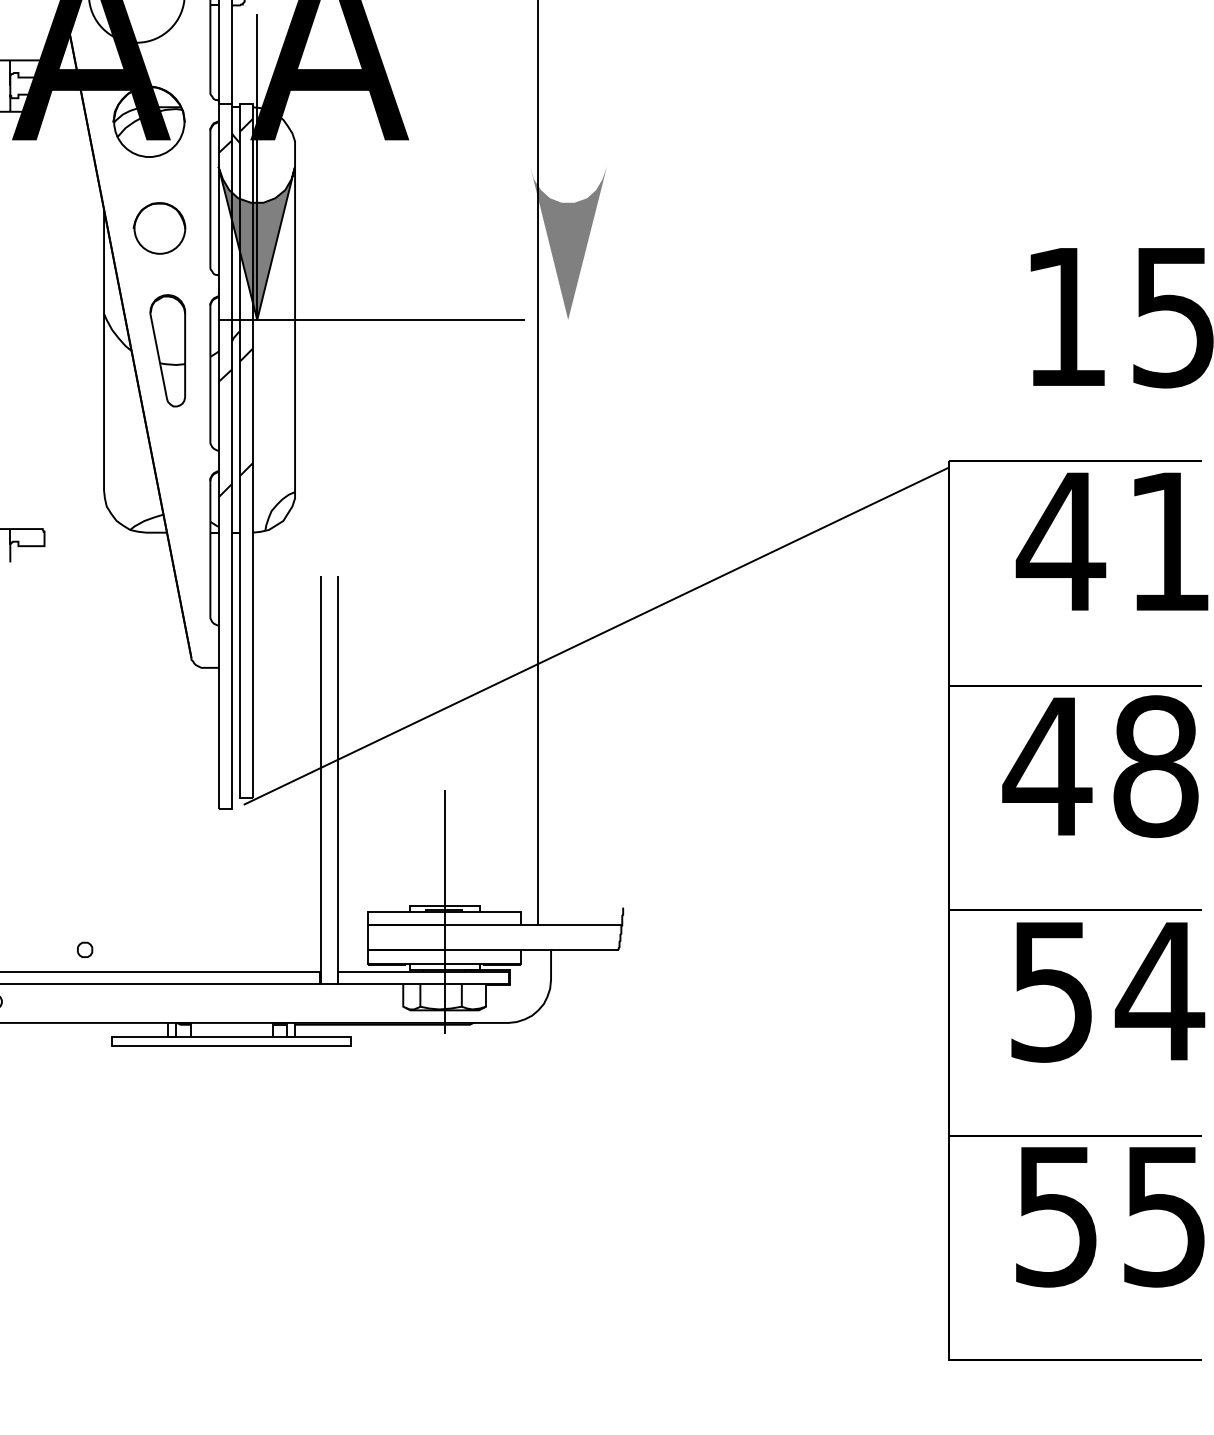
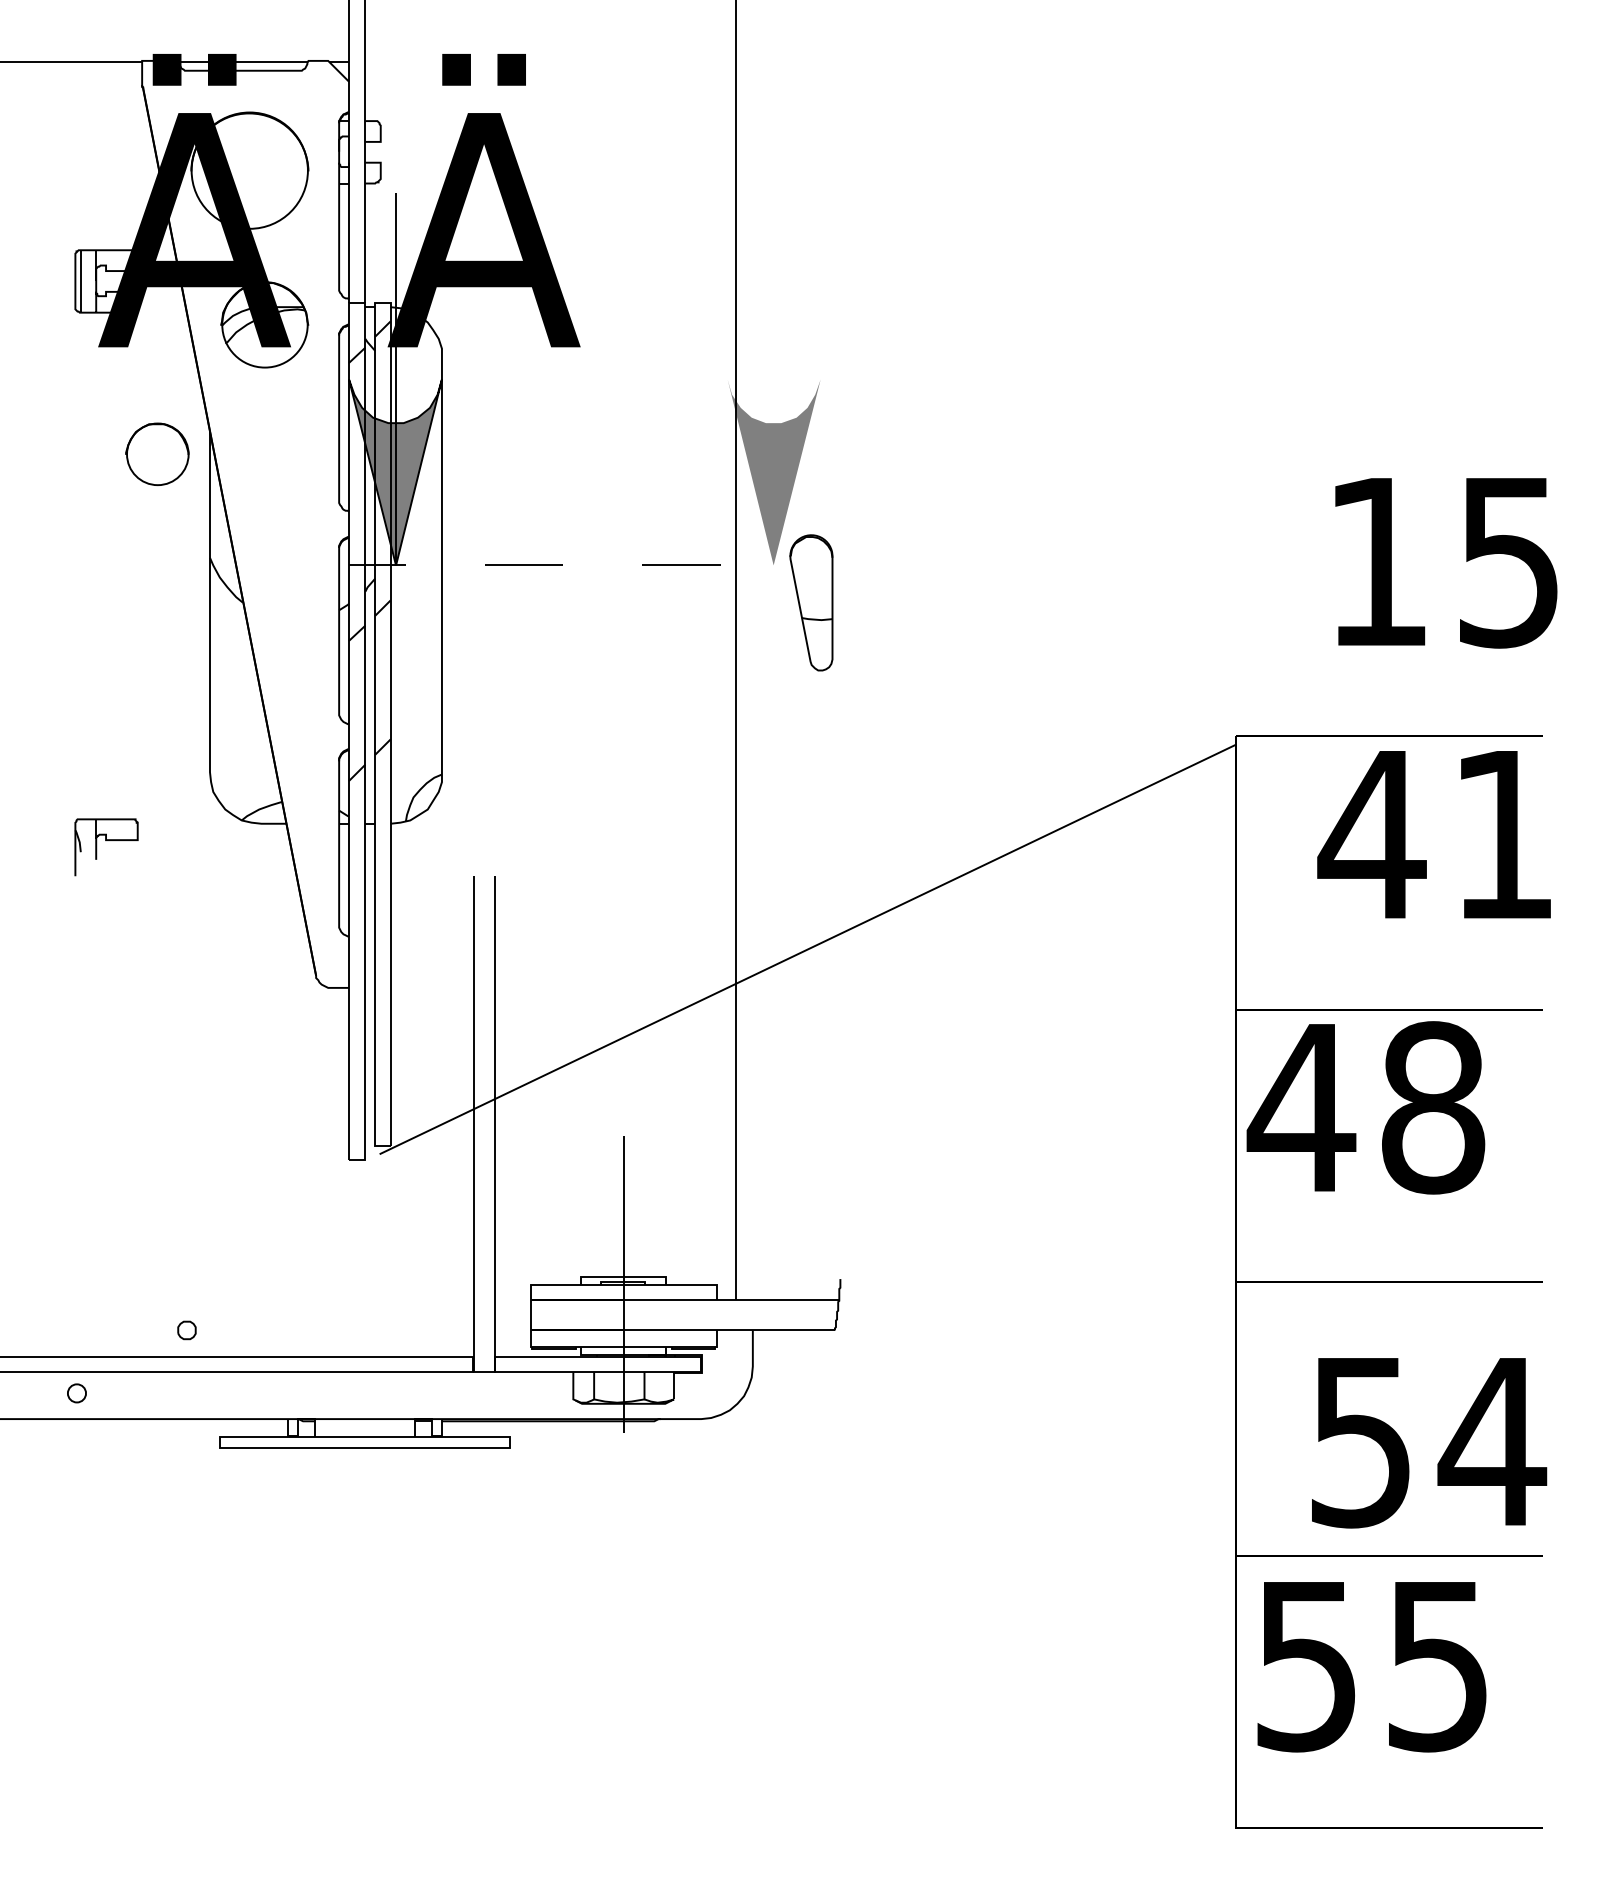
part: (159, 227) -> (157, 453), moved
line: (371, 320) -> (534, 565), solid -> dashed
part: (167, 350) -> (811, 602), moved
text: (1100, 766) -> (1365, 1107), moved
text: (1108, 992) -> (1429, 1443), moved
text: (1109, 1217) -> (1371, 1667), moved

